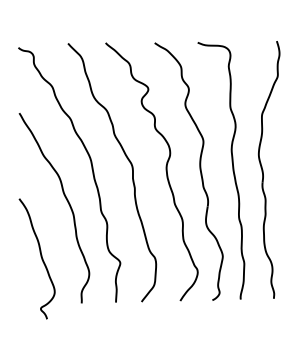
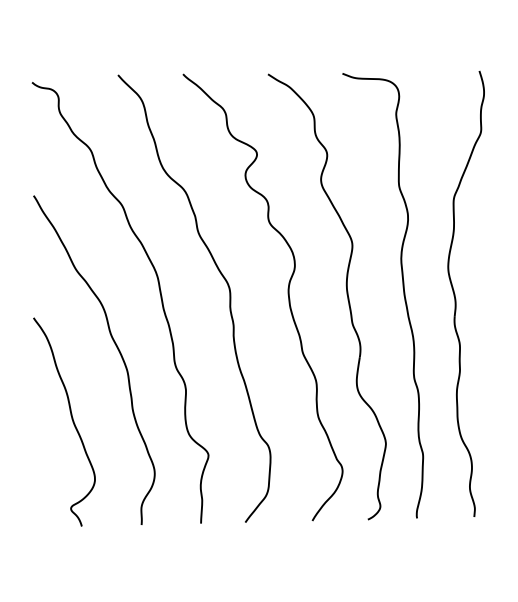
curve: (40, 256) -> (70, 417), moved

